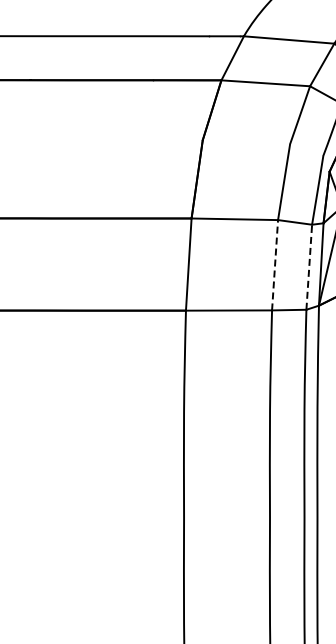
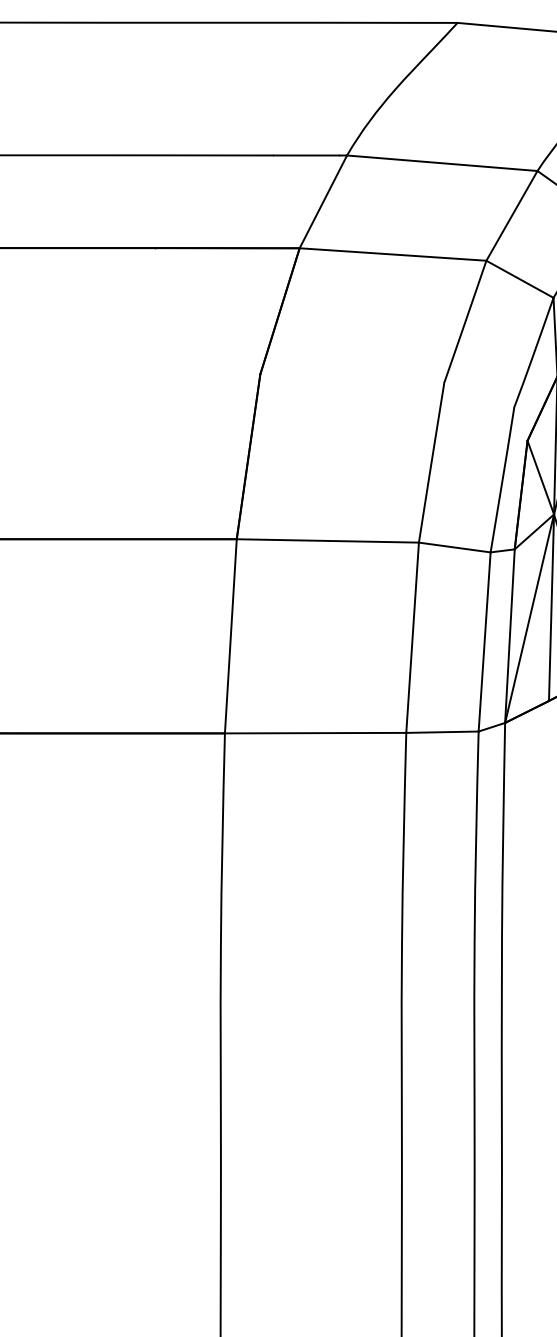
line: (275, 264) -> (413, 636), dashed -> solid
line: (309, 267) -> (485, 642), dashed -> solid

